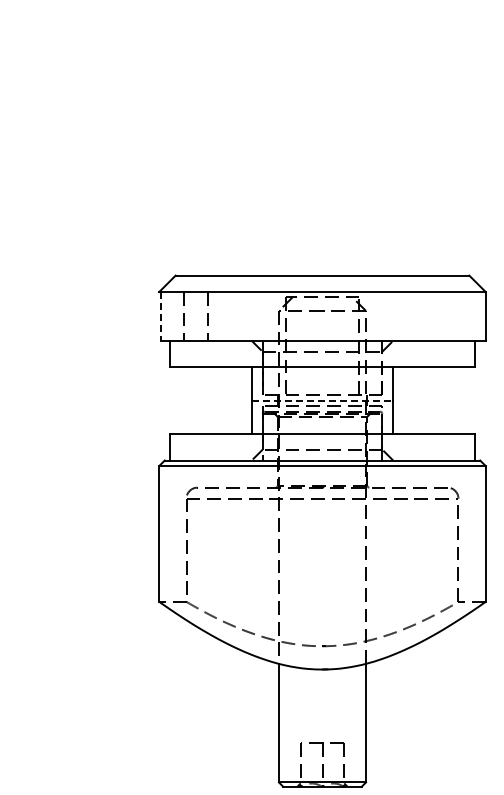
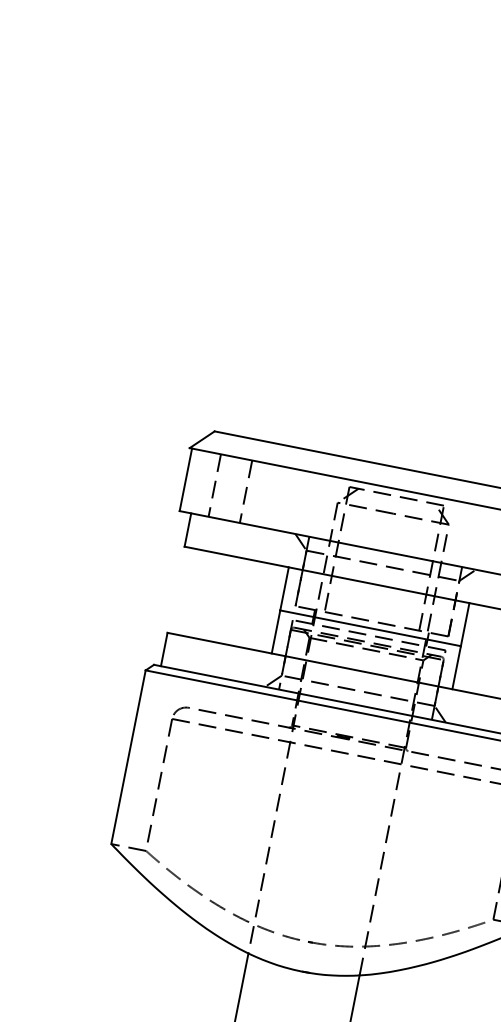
line: (161, 316) -> (186, 480), dashed -> solid
line: (322, 400) -> (370, 628), dashed -> solid

